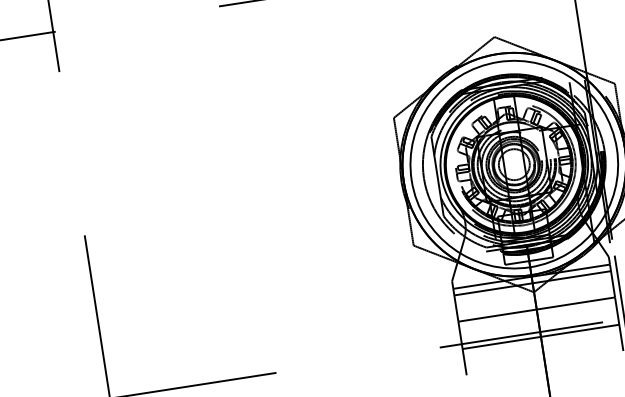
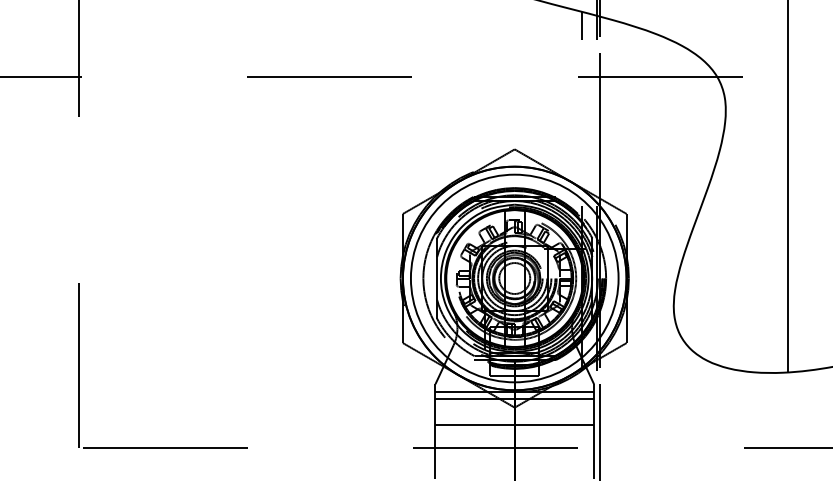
line: (540, 336) -> (514, 452), removed

